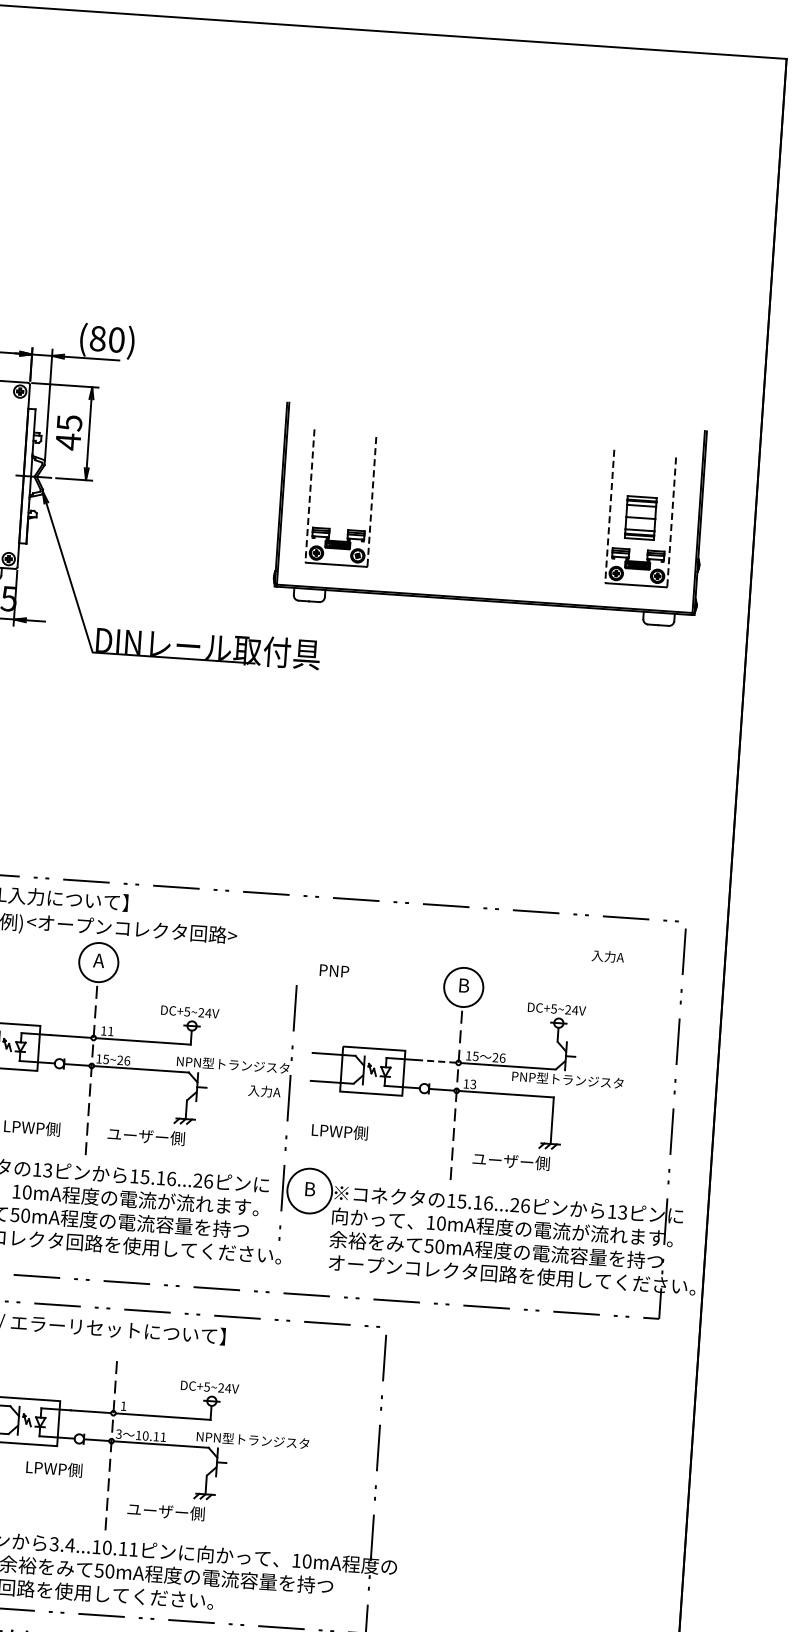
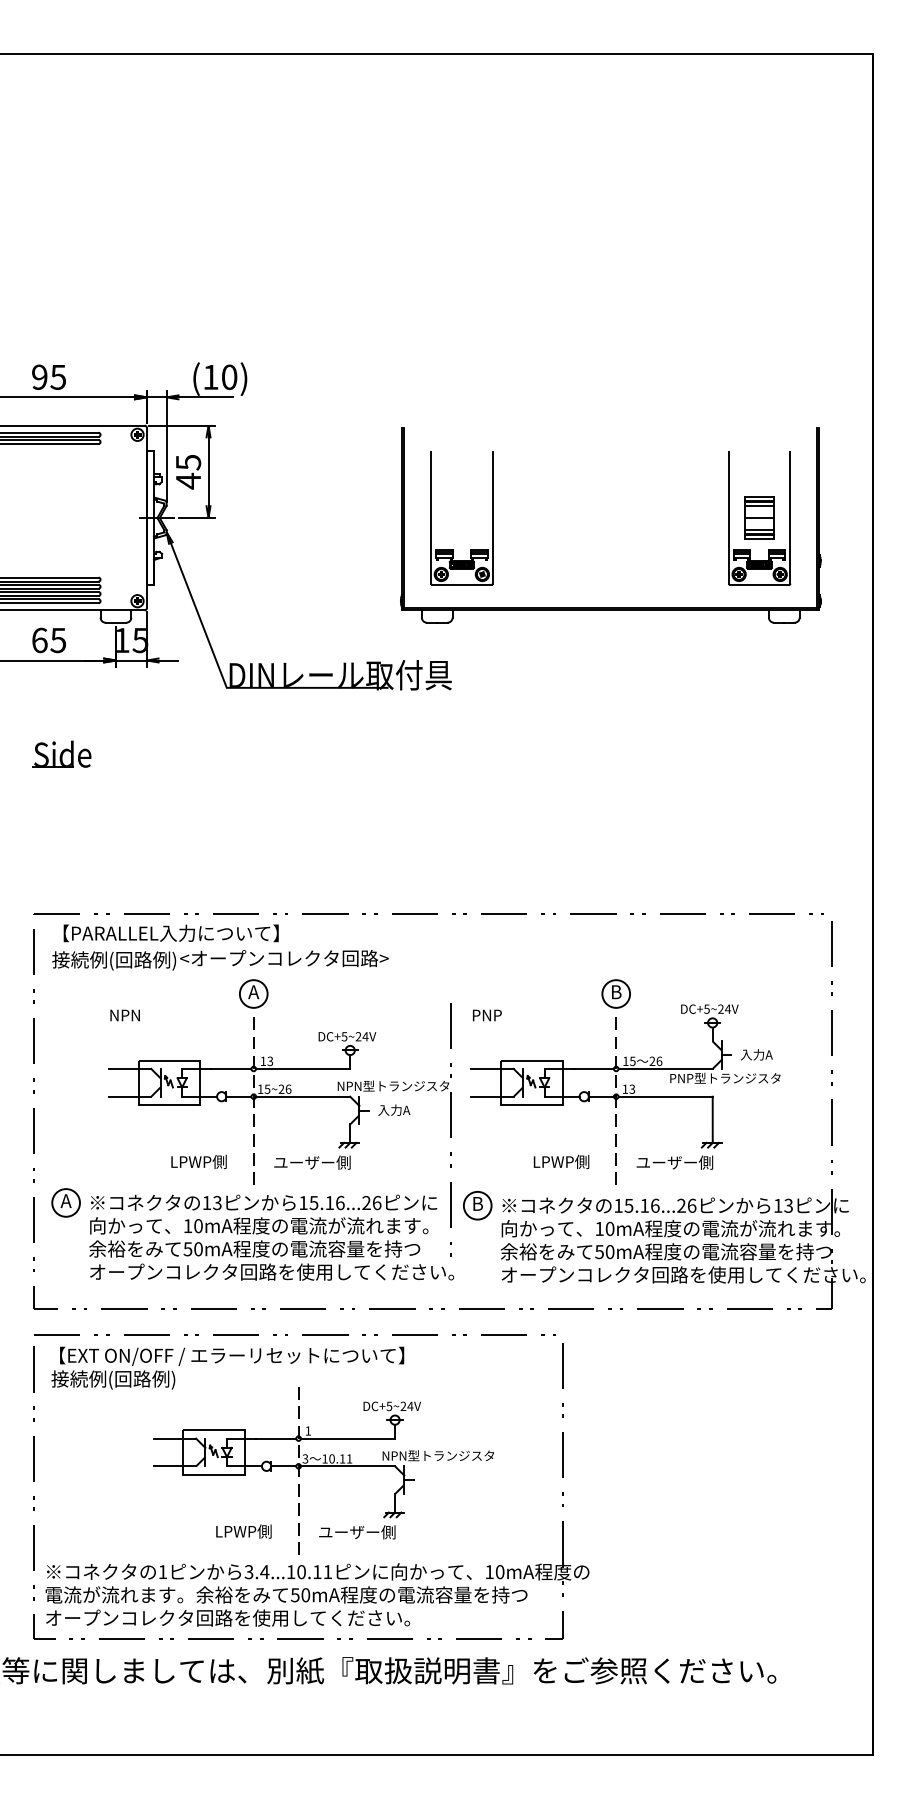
text: (97, 337) -> (210, 376), (80) -> (10)
line: (310, 496) -> (431, 518), dashed -> solid
line: (371, 500) -> (492, 518), dashed -> solid
line: (609, 516) -> (728, 518), dashed -> solid
line: (671, 520) -> (790, 518), dashed -> solid
text: (607, 956) -> (756, 1054), moved
circle: (98, 962) -> (253, 993), size x0.71
text: (334, 971) -> (487, 1015), moved
circle: (464, 986) -> (616, 993), size x0.71
text: (111, 1031) -> (270, 1061), 11 -> 13
line: (435, 1060) -> (593, 1068), dashed -> solid
text: (264, 1090) -> (394, 1109), moved
text: (339, 1131) -> (561, 1161), moved
circle: (309, 1190) -> (477, 1205), size x0.62
text: (53, 1468) -> (243, 1531), moved

